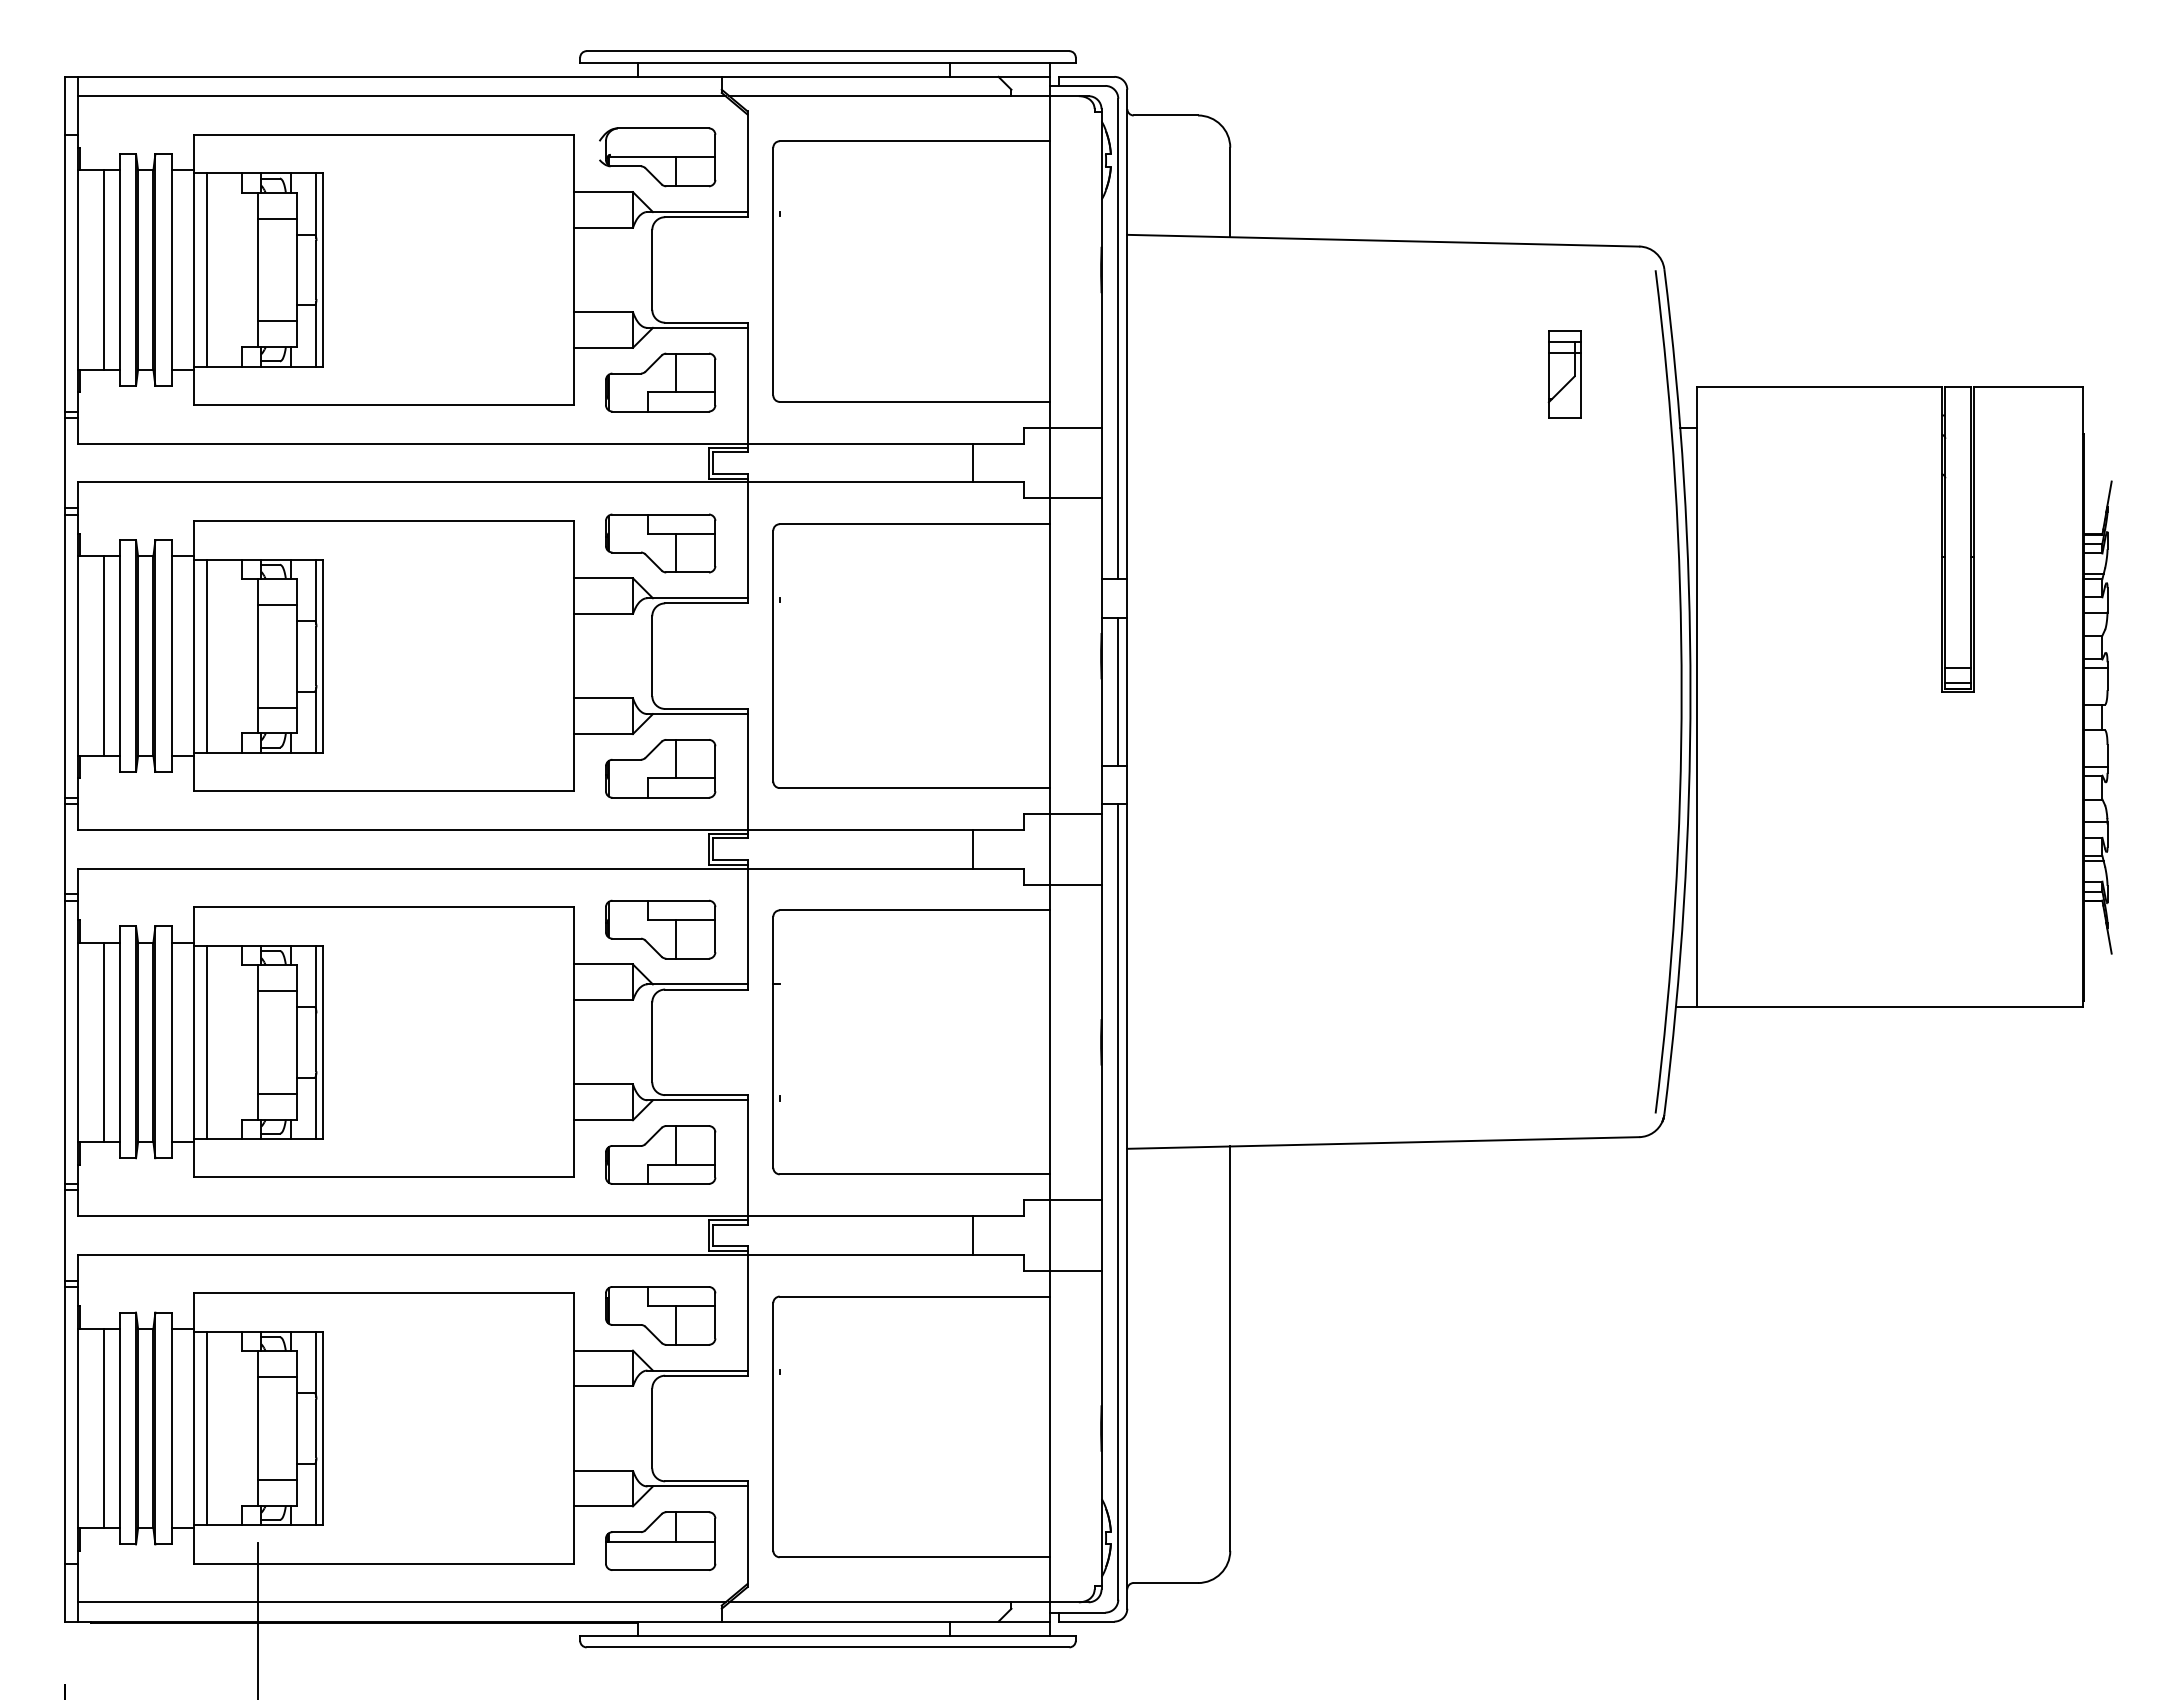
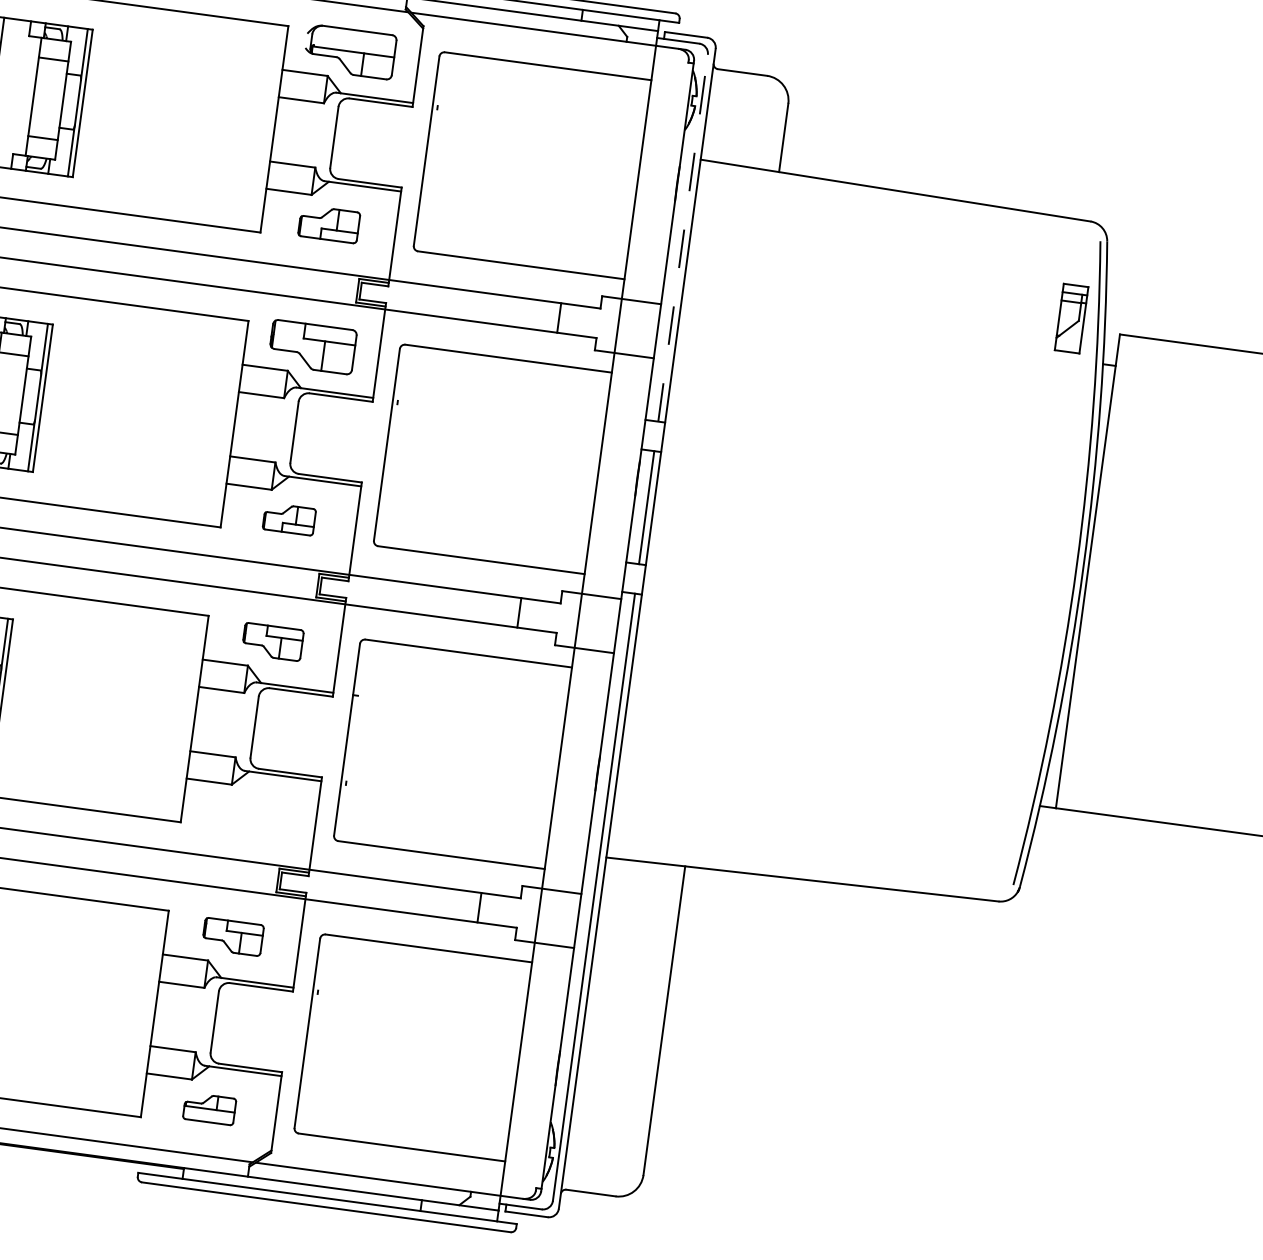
line: (1118, 338) -> (683, 237), solid -> dashed
part: (1564, 374) -> (1071, 318), moved
part: (660, 382) -> (329, 224), size x0.7
part: (660, 768) -> (289, 518), size x0.6
part: (660, 929) -> (272, 641), size x0.7
part: (660, 1154) -> (249, 813), removed
part: (660, 1315) -> (232, 936), size x0.7
part: (660, 1540) -> (209, 1108), size x0.6

